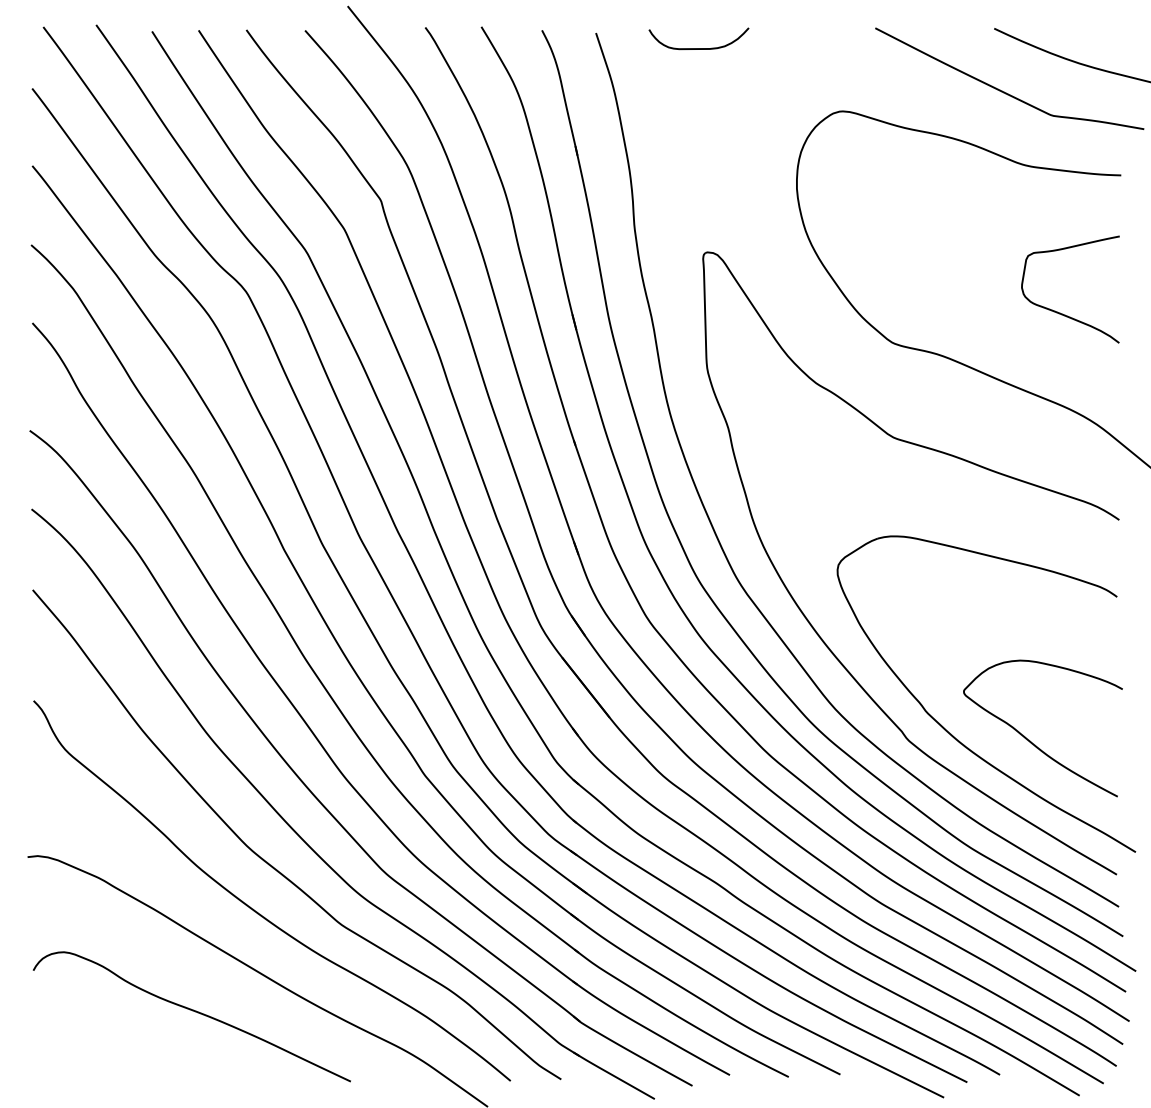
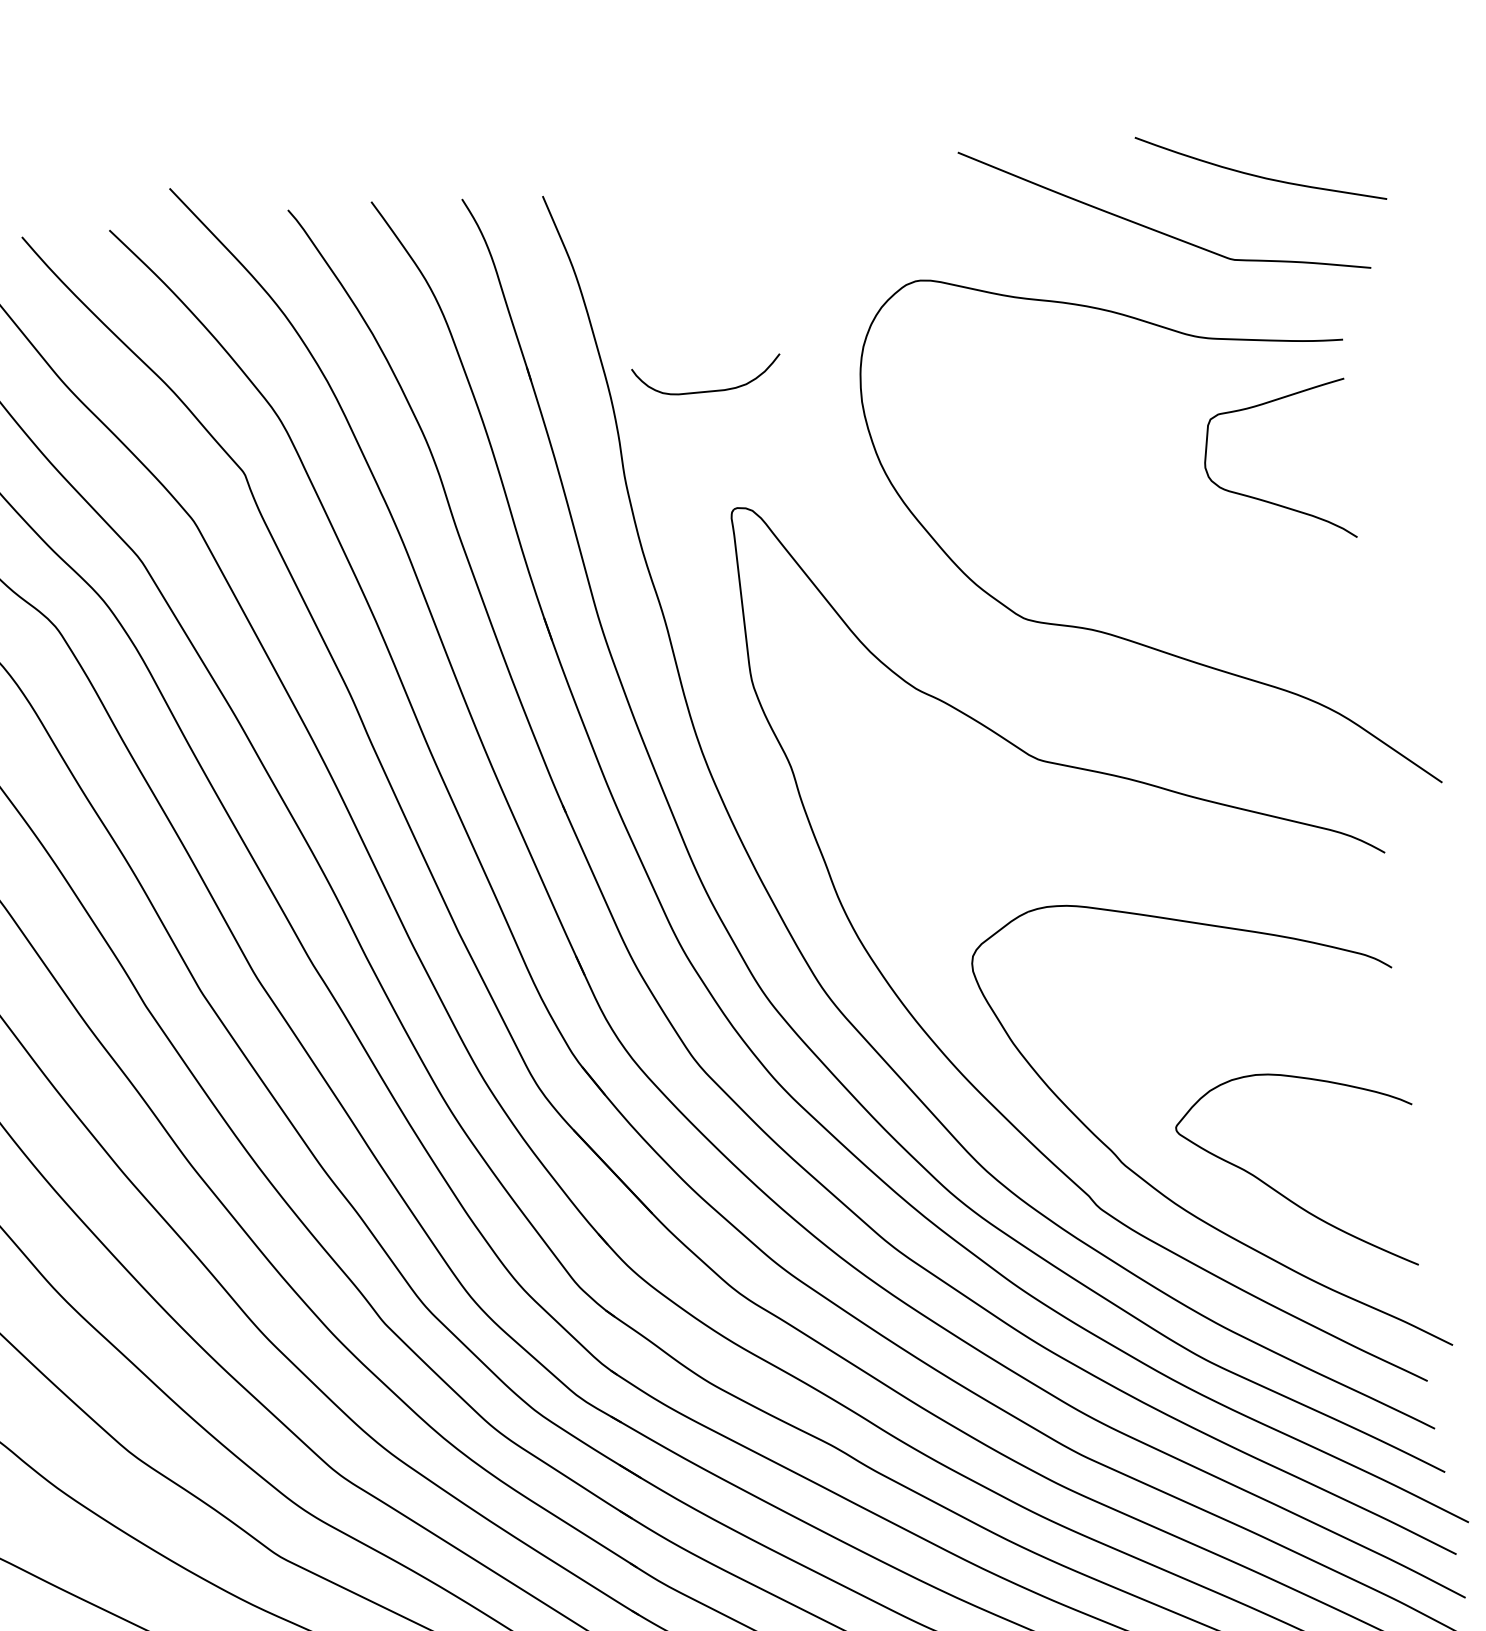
curve: (698, 48) -> (707, 390), moved
curve: (1060, 312) -> (1265, 499), moved

